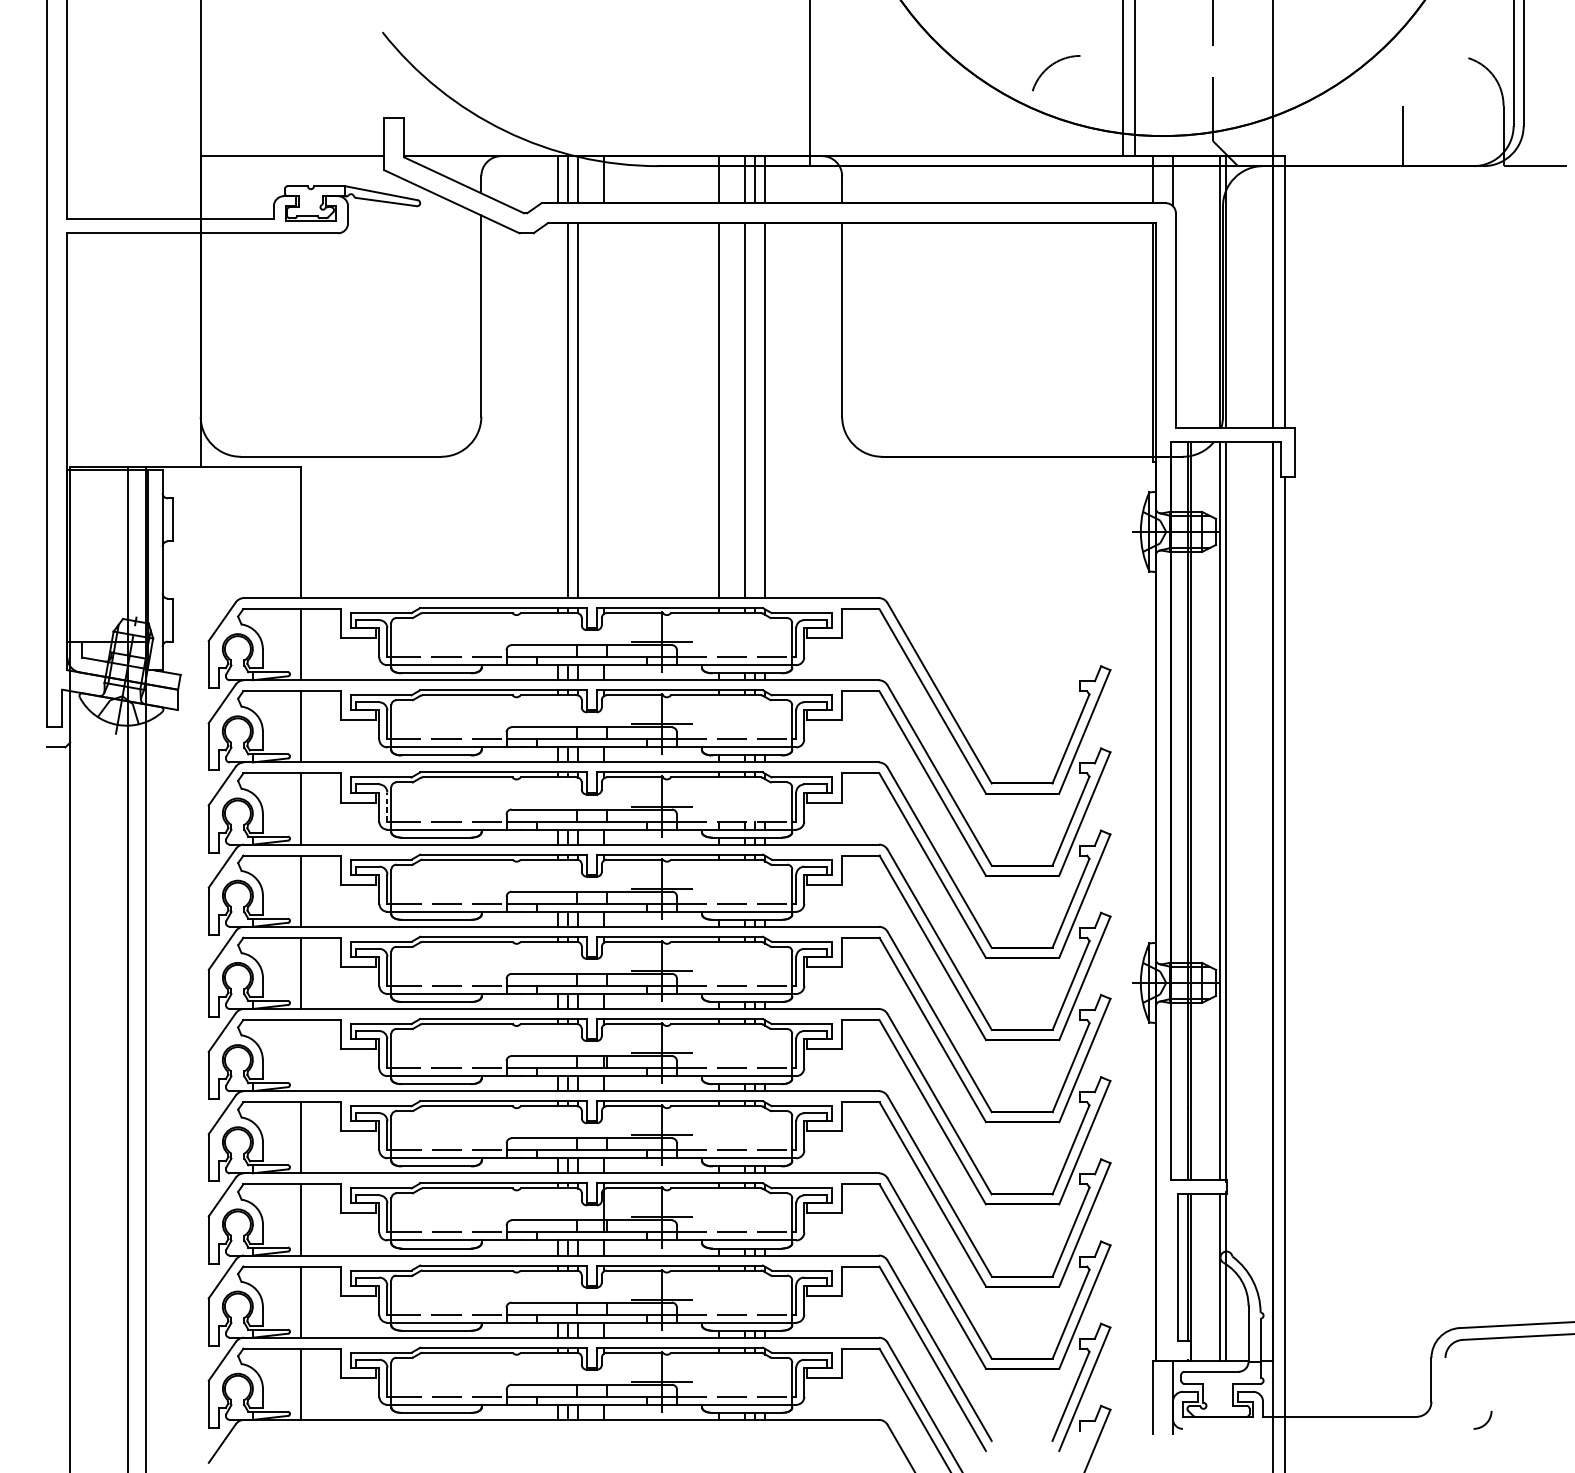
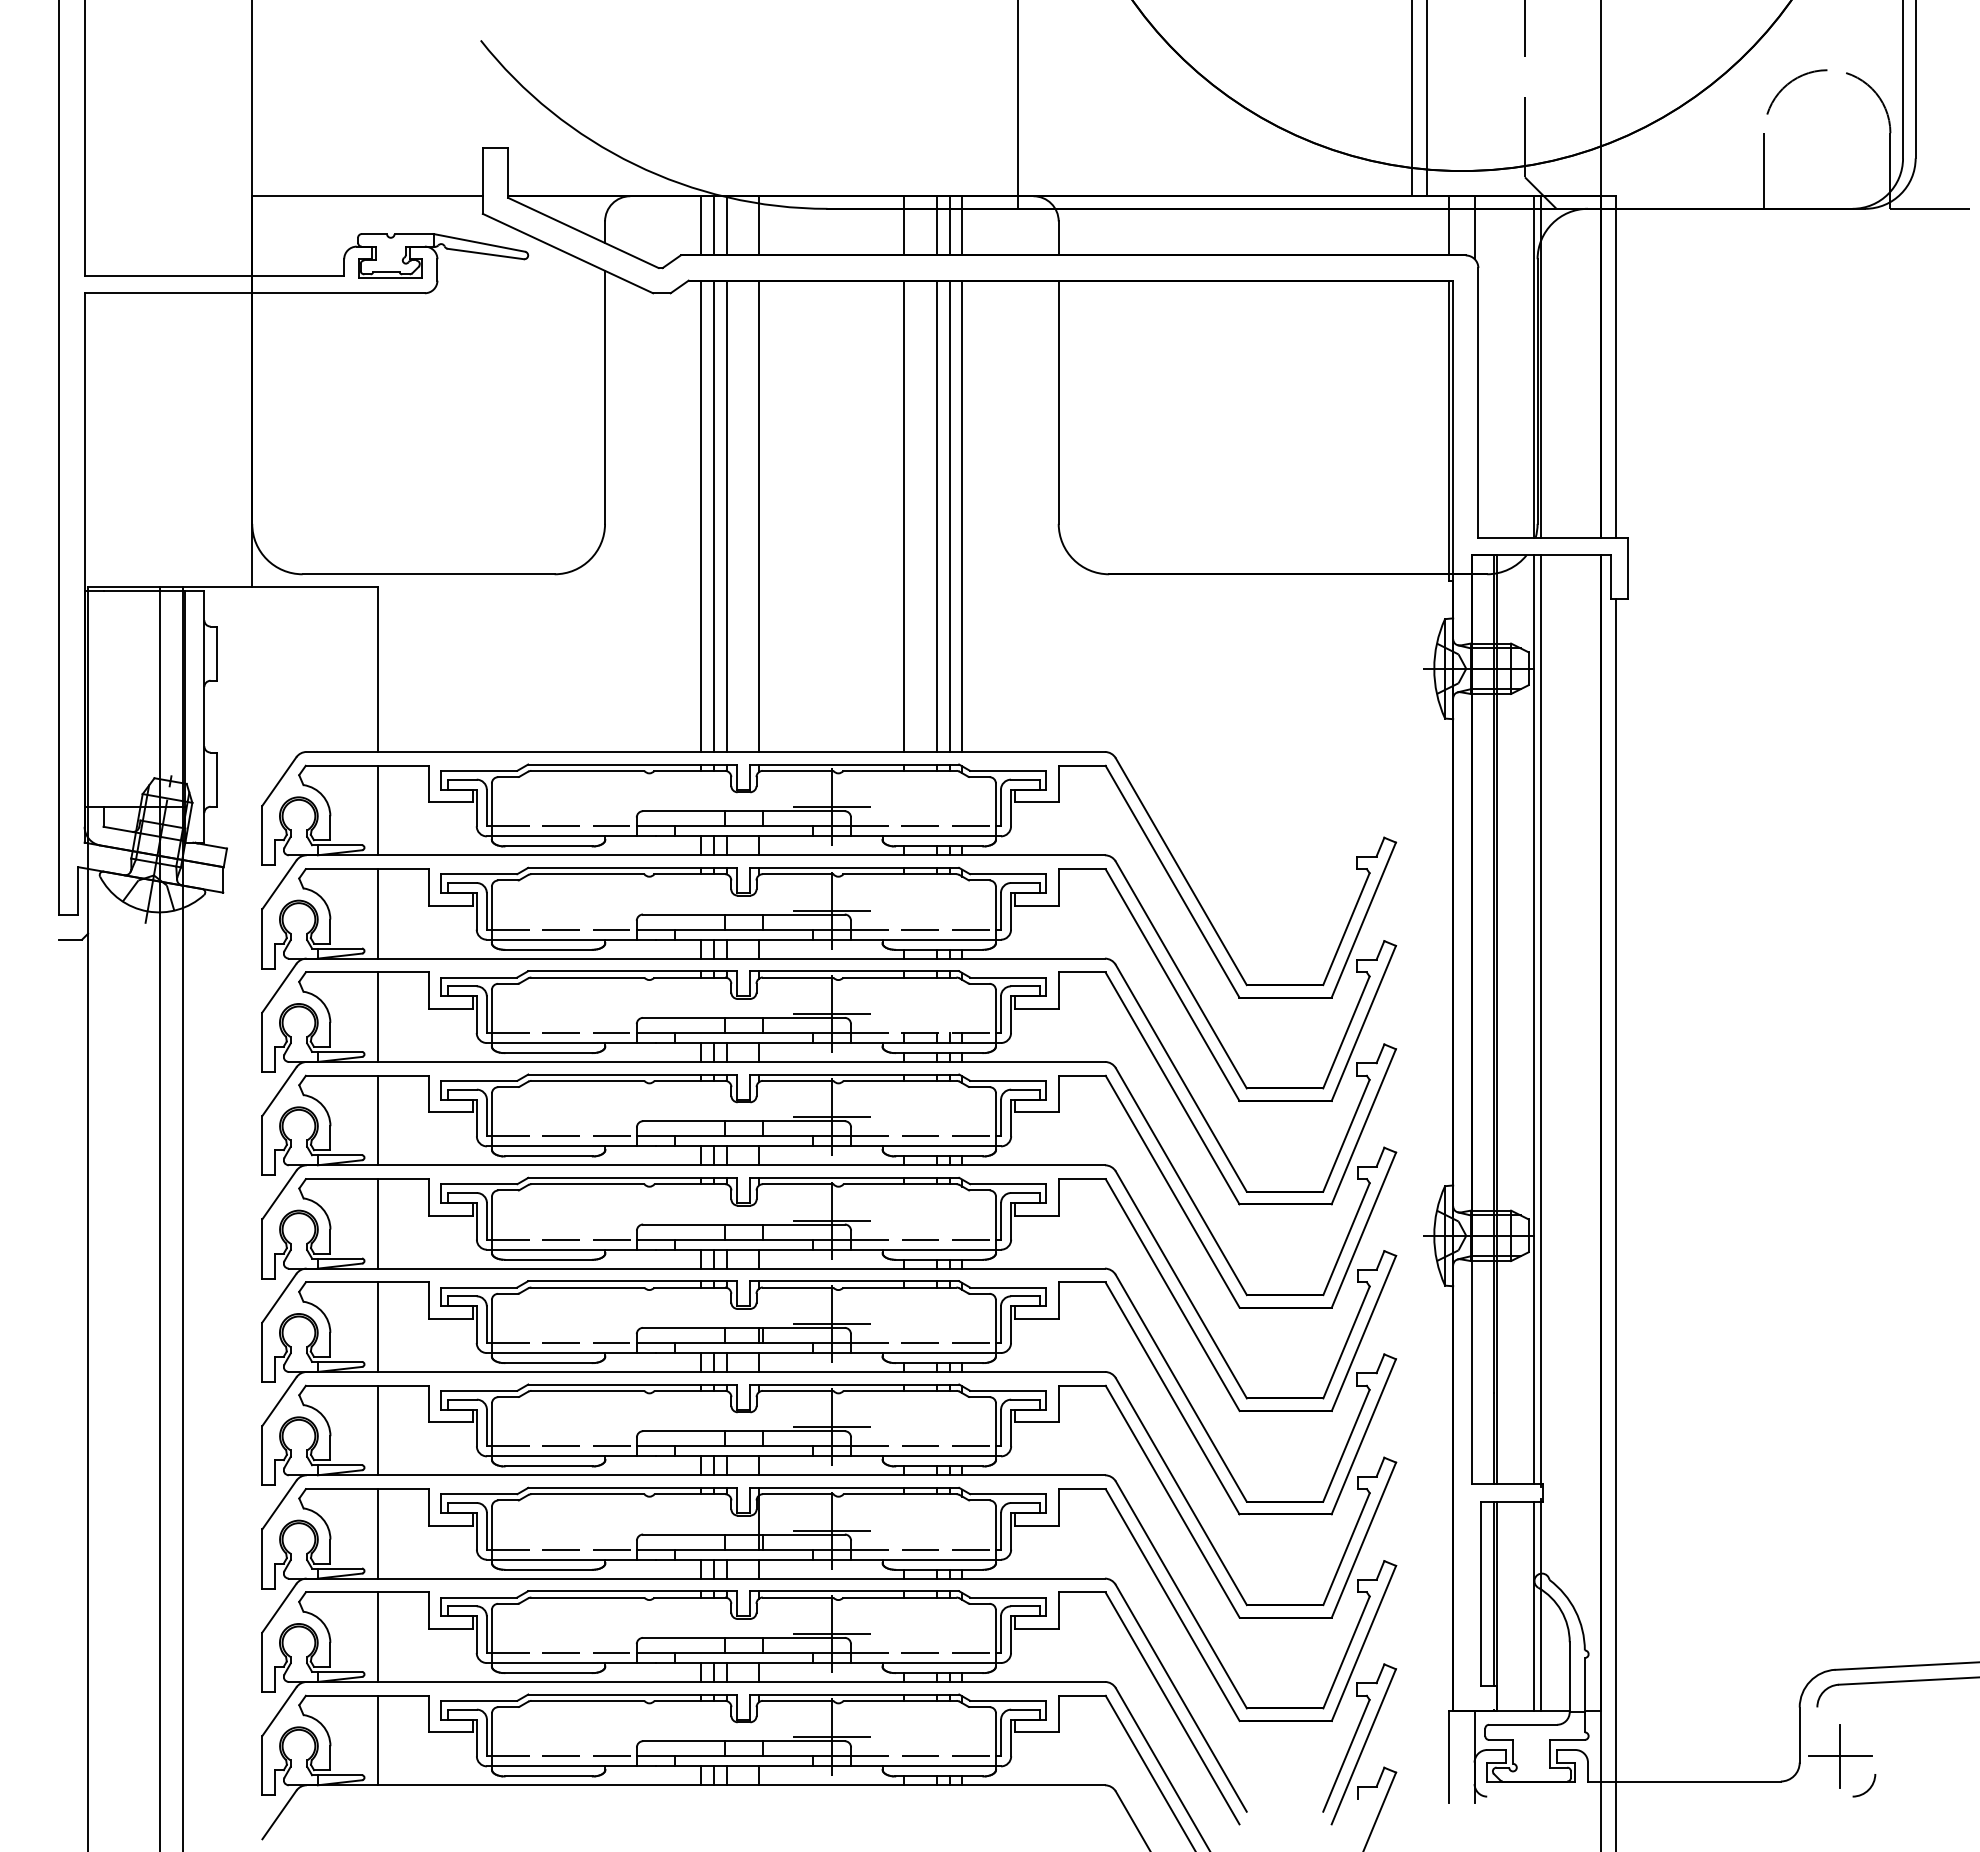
arc: (1050, 67) -> (1789, 84), moved
line: (558, 410) -> (701, 515), added
line: (604, 410) -> (759, 515), added
line: (755, 410) -> (949, 515), added
line: (387, 806) -> (486, 1014), dashed -> solid
line: (301, 1055) -> (378, 1326), added
part: (1463, 1396) -> (1840, 1756), added

